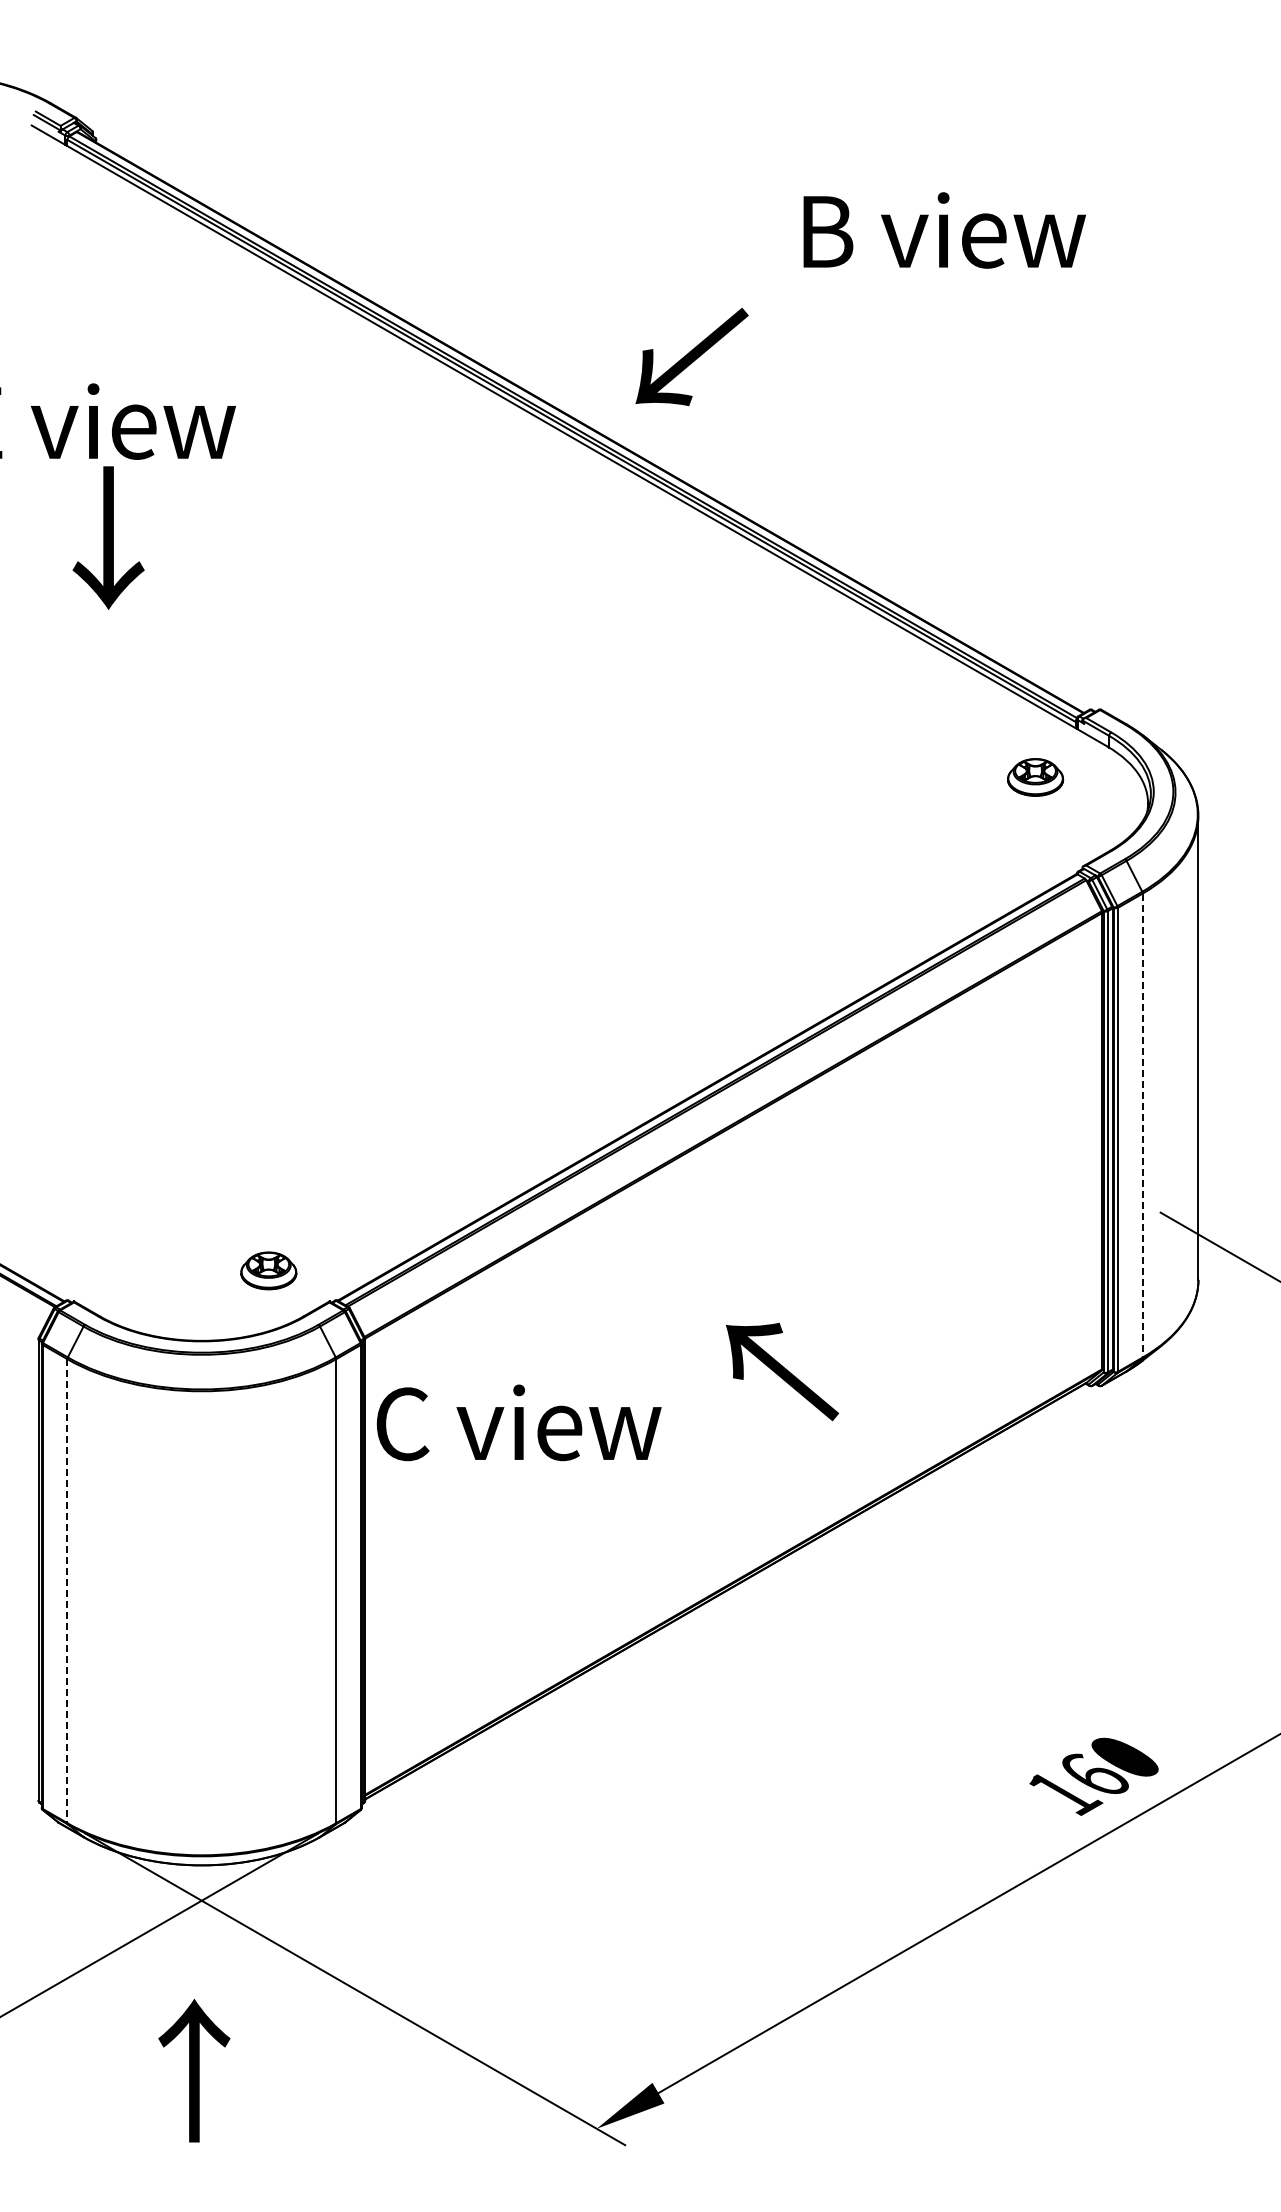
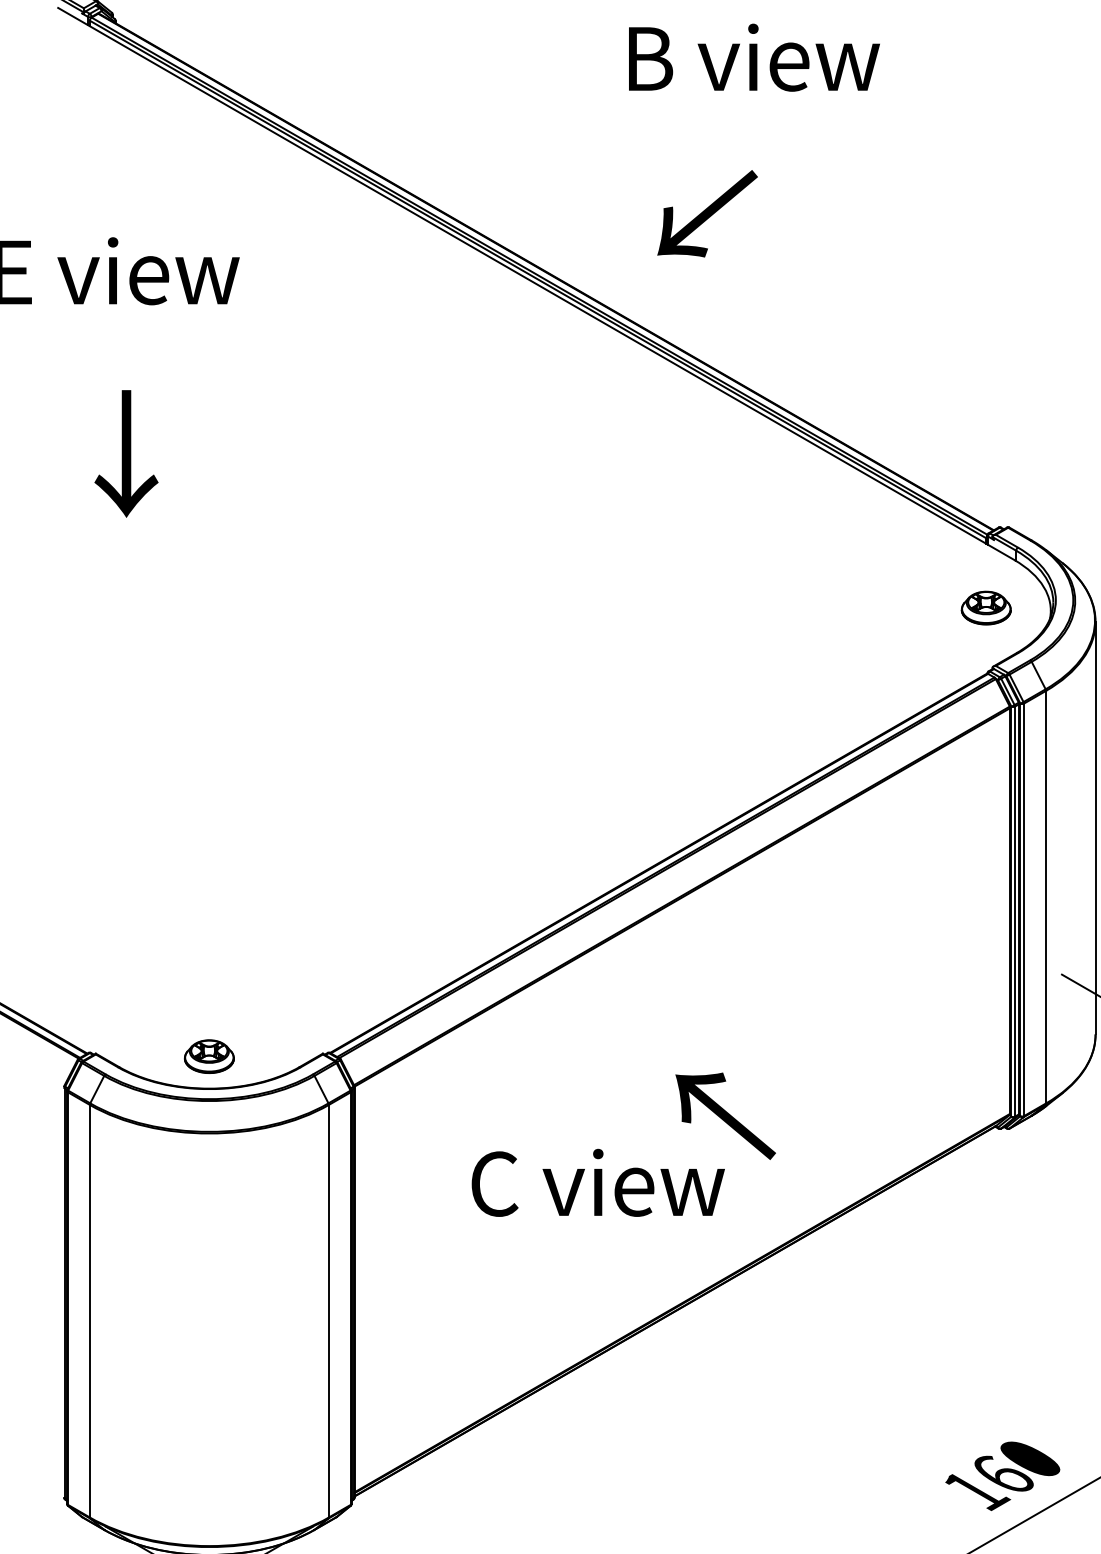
text: (944, 230) -> (754, 57), moved
text: (691, 356) -> (707, 213), moved
text: (108, 537) -> (126, 453), moved
part: (1035, 777) -> (986, 608), moved
line: (1142, 1125) -> (1045, 897), dashed -> solid
part: (268, 1270) -> (209, 1056), moved
text: (519, 1422) -> (598, 1182), moved
line: (67, 1591) -> (89, 1311), dashed -> solid

